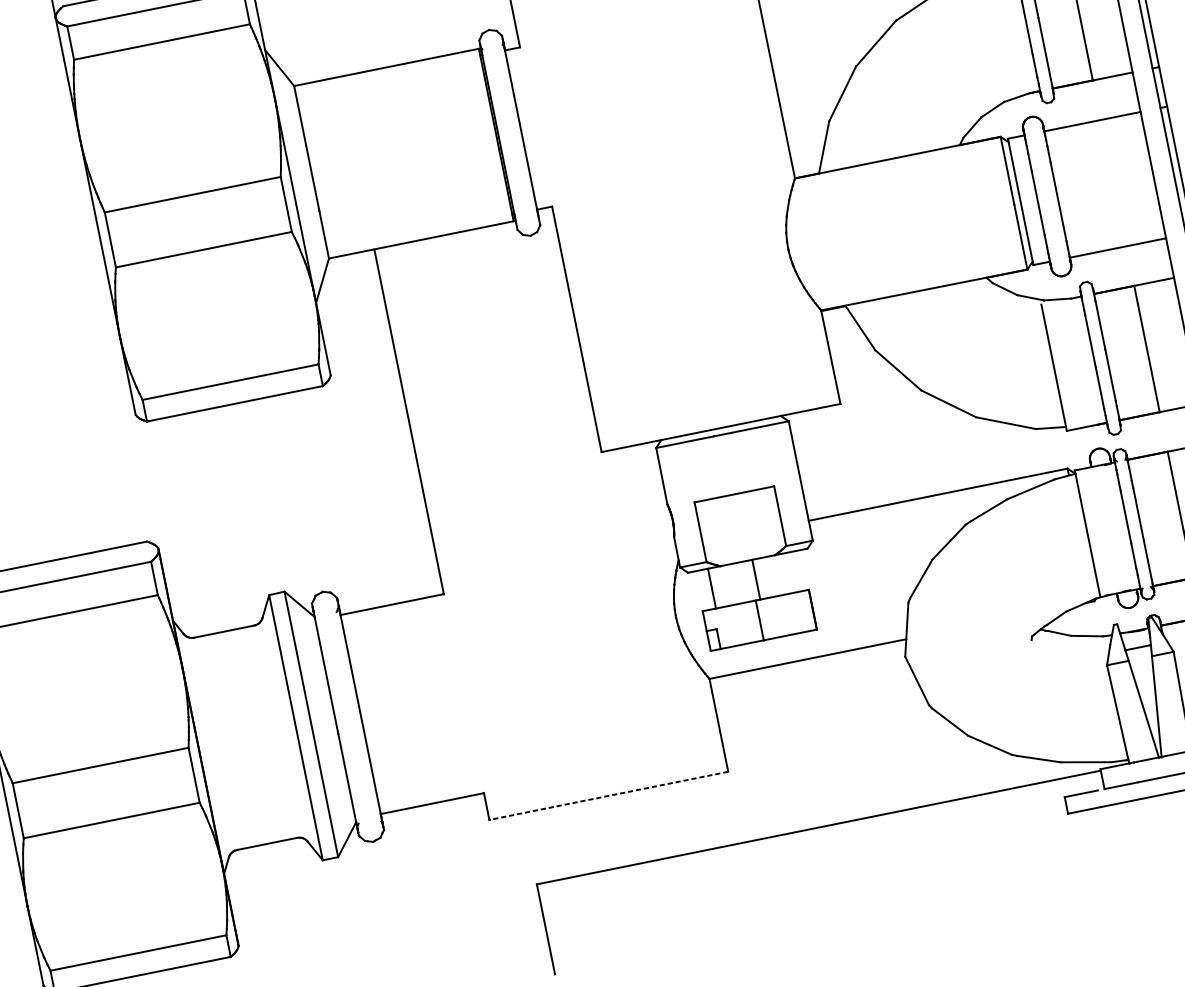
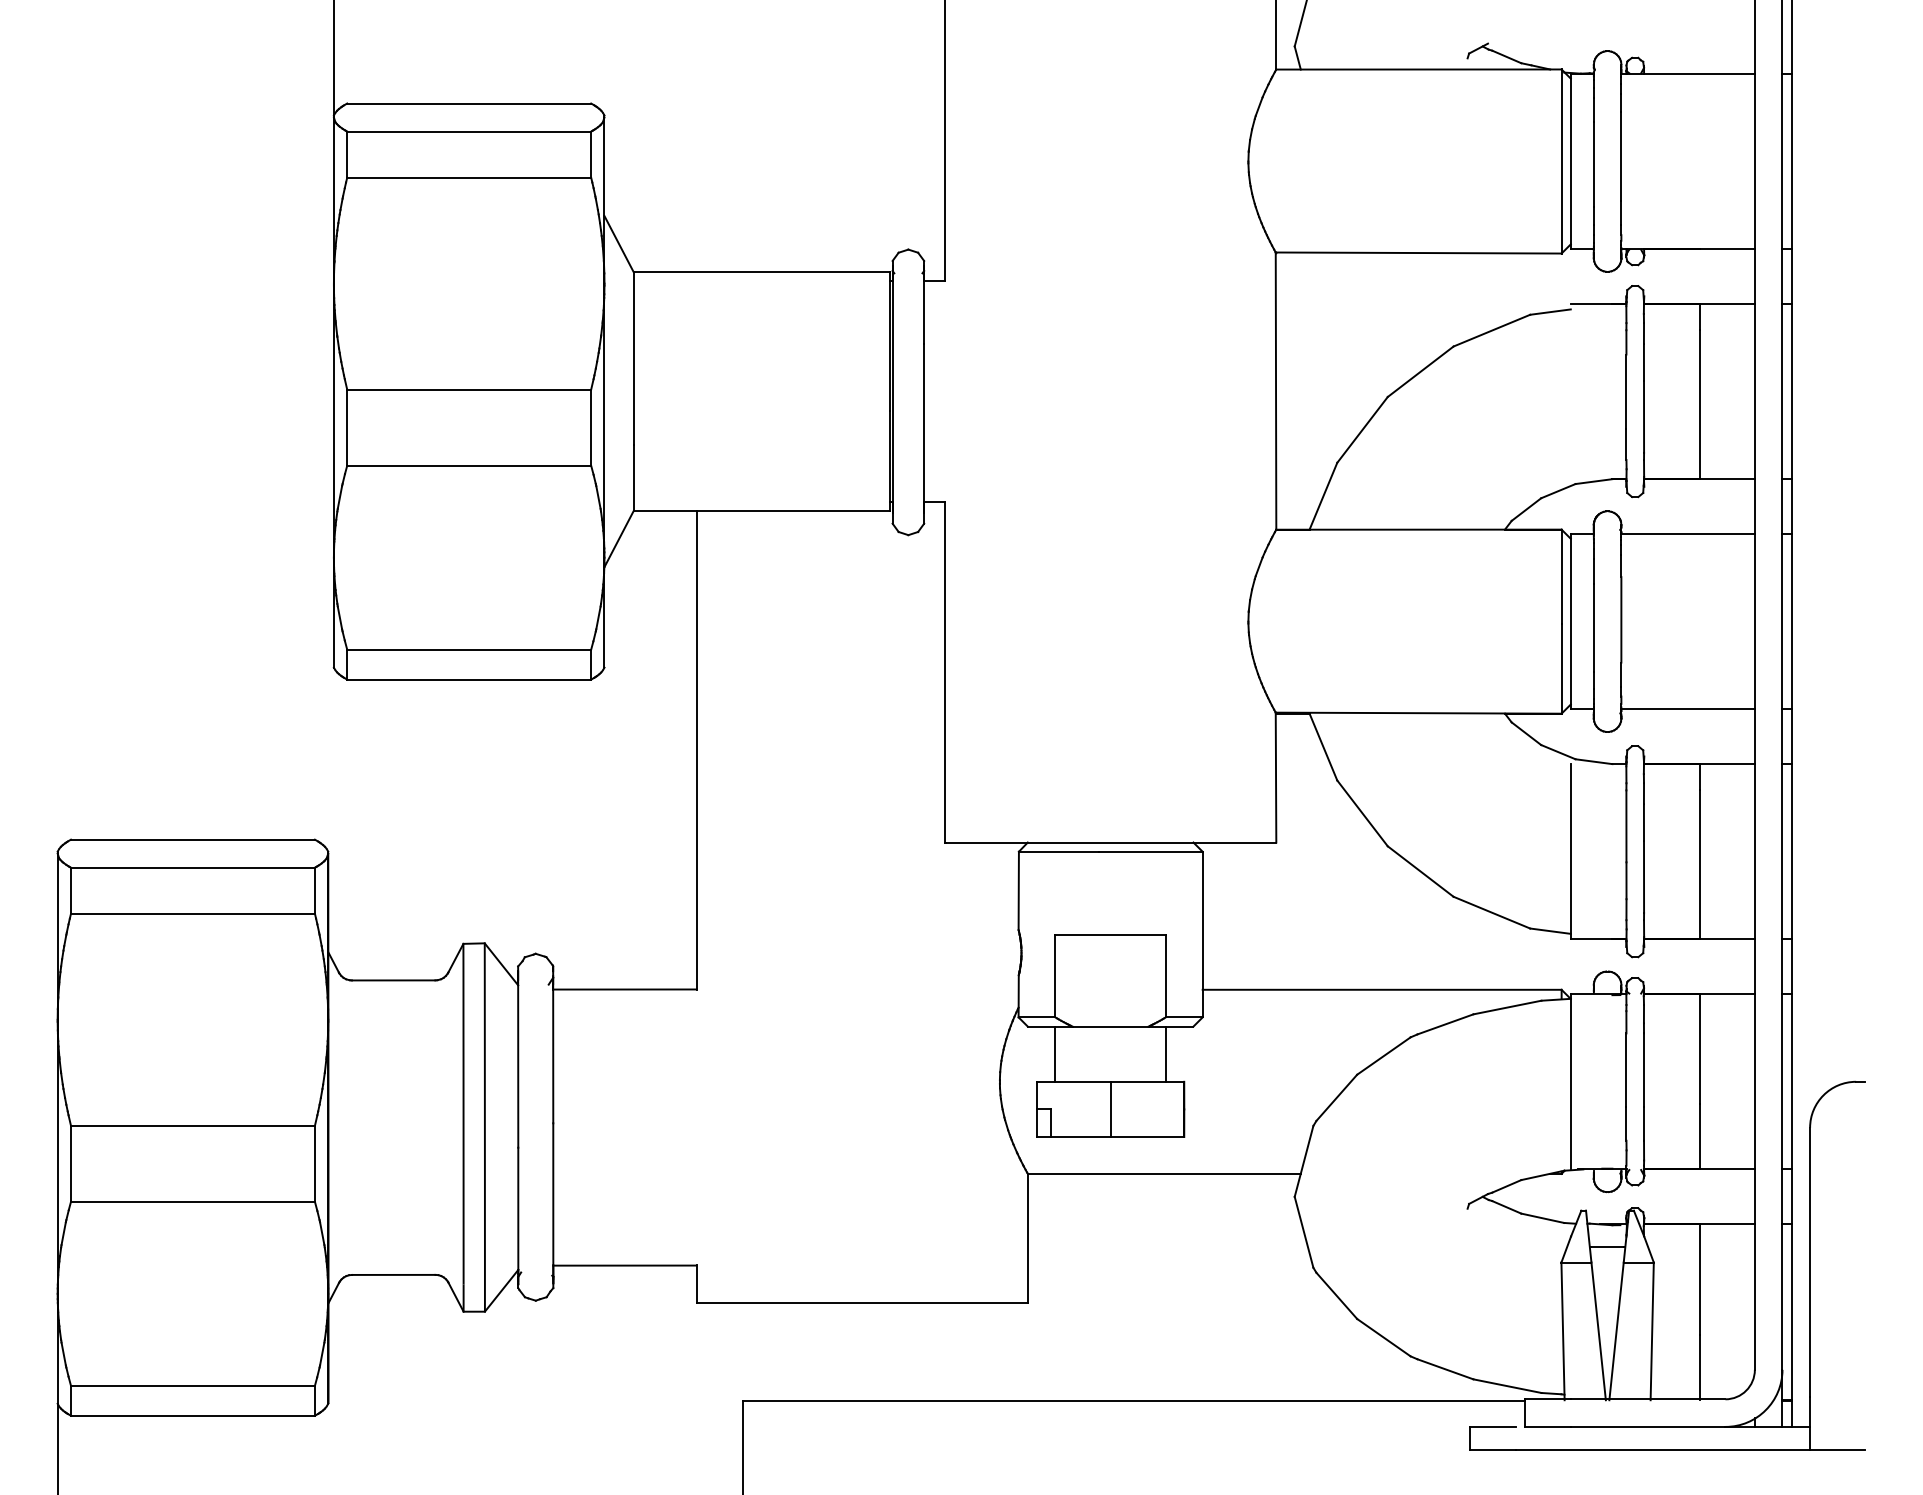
line: (755, 579) -> (1165, 1053), moved
line: (609, 795) -> (862, 1302), dashed -> solid

